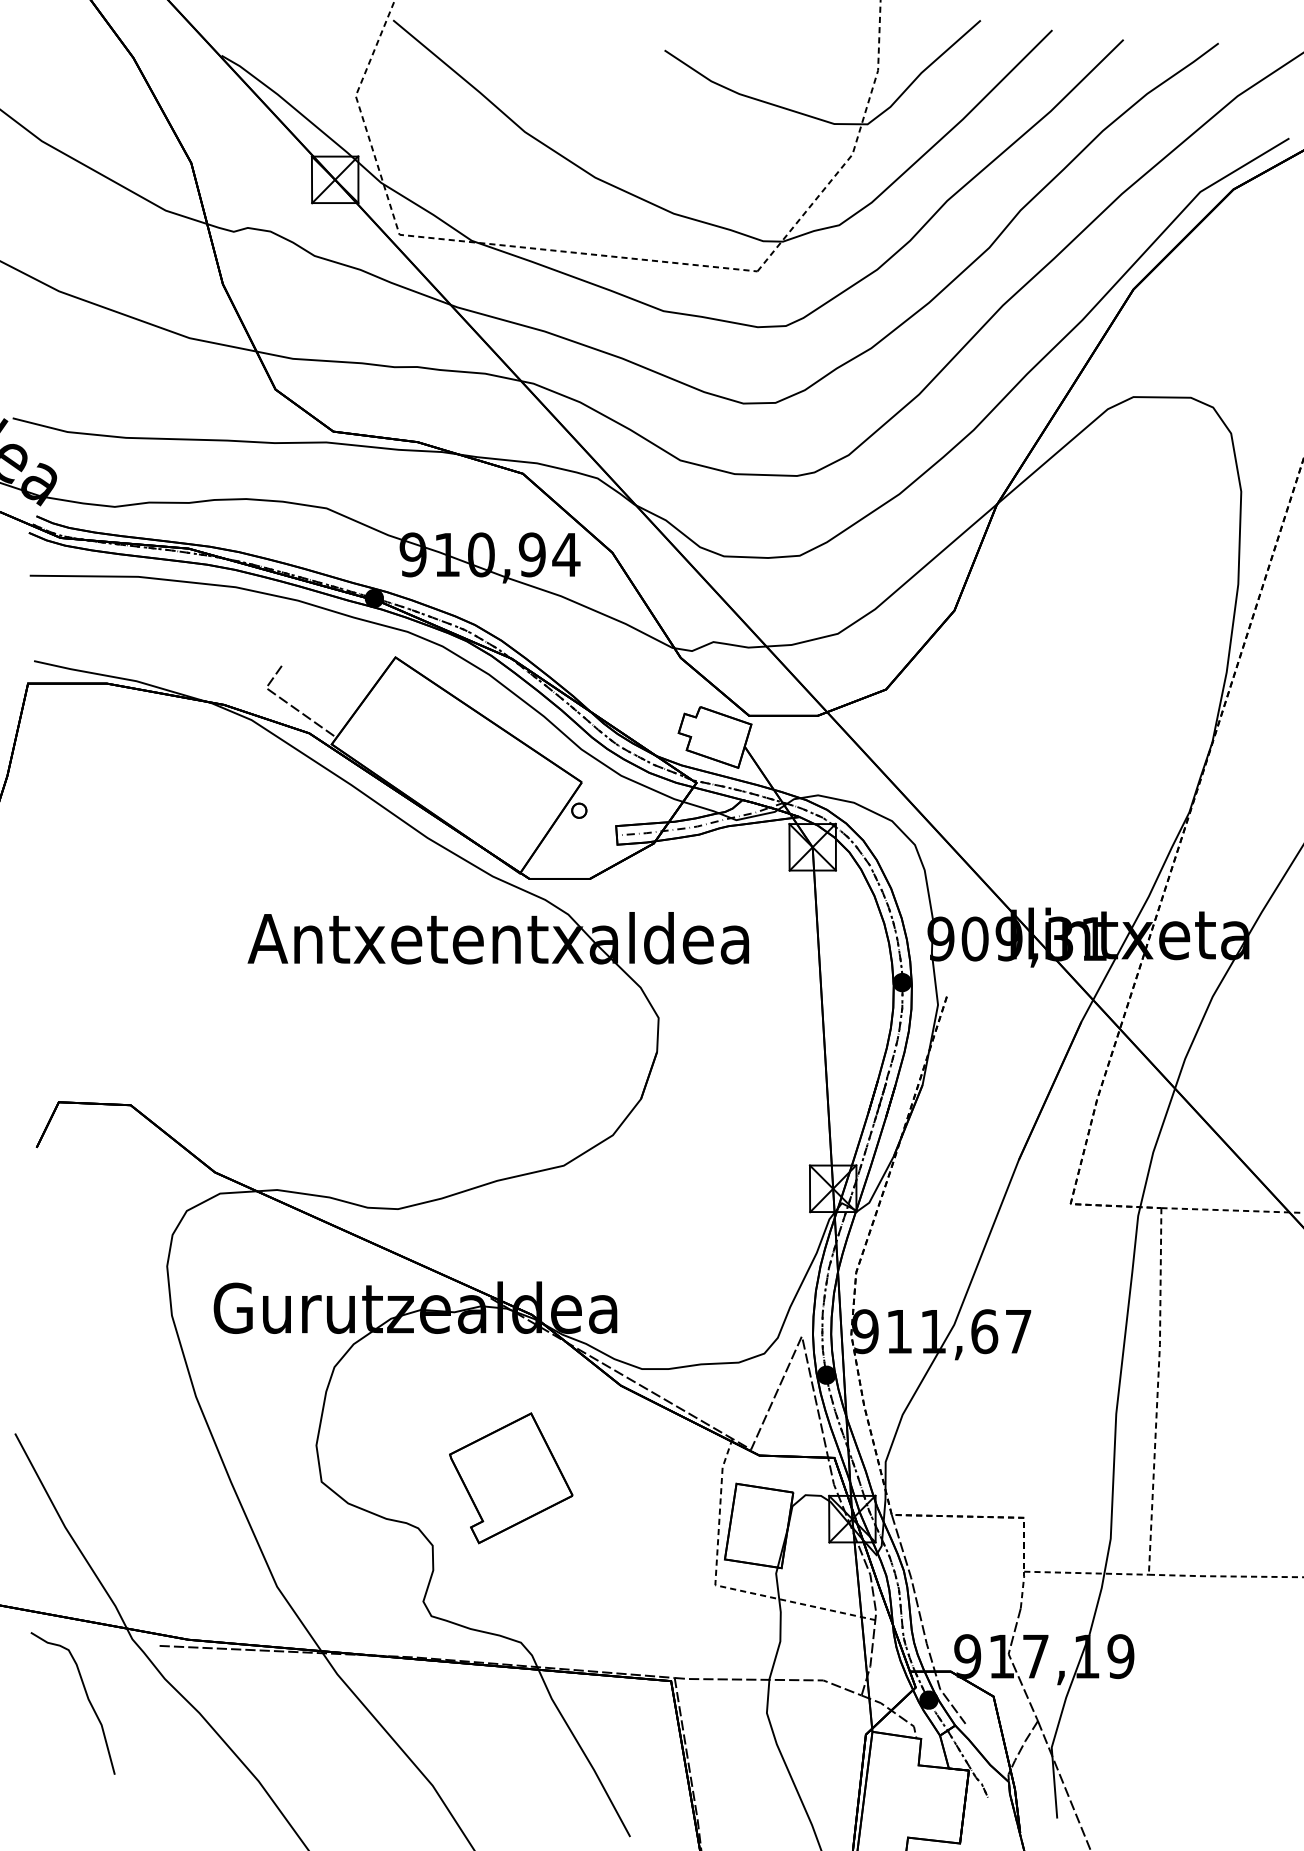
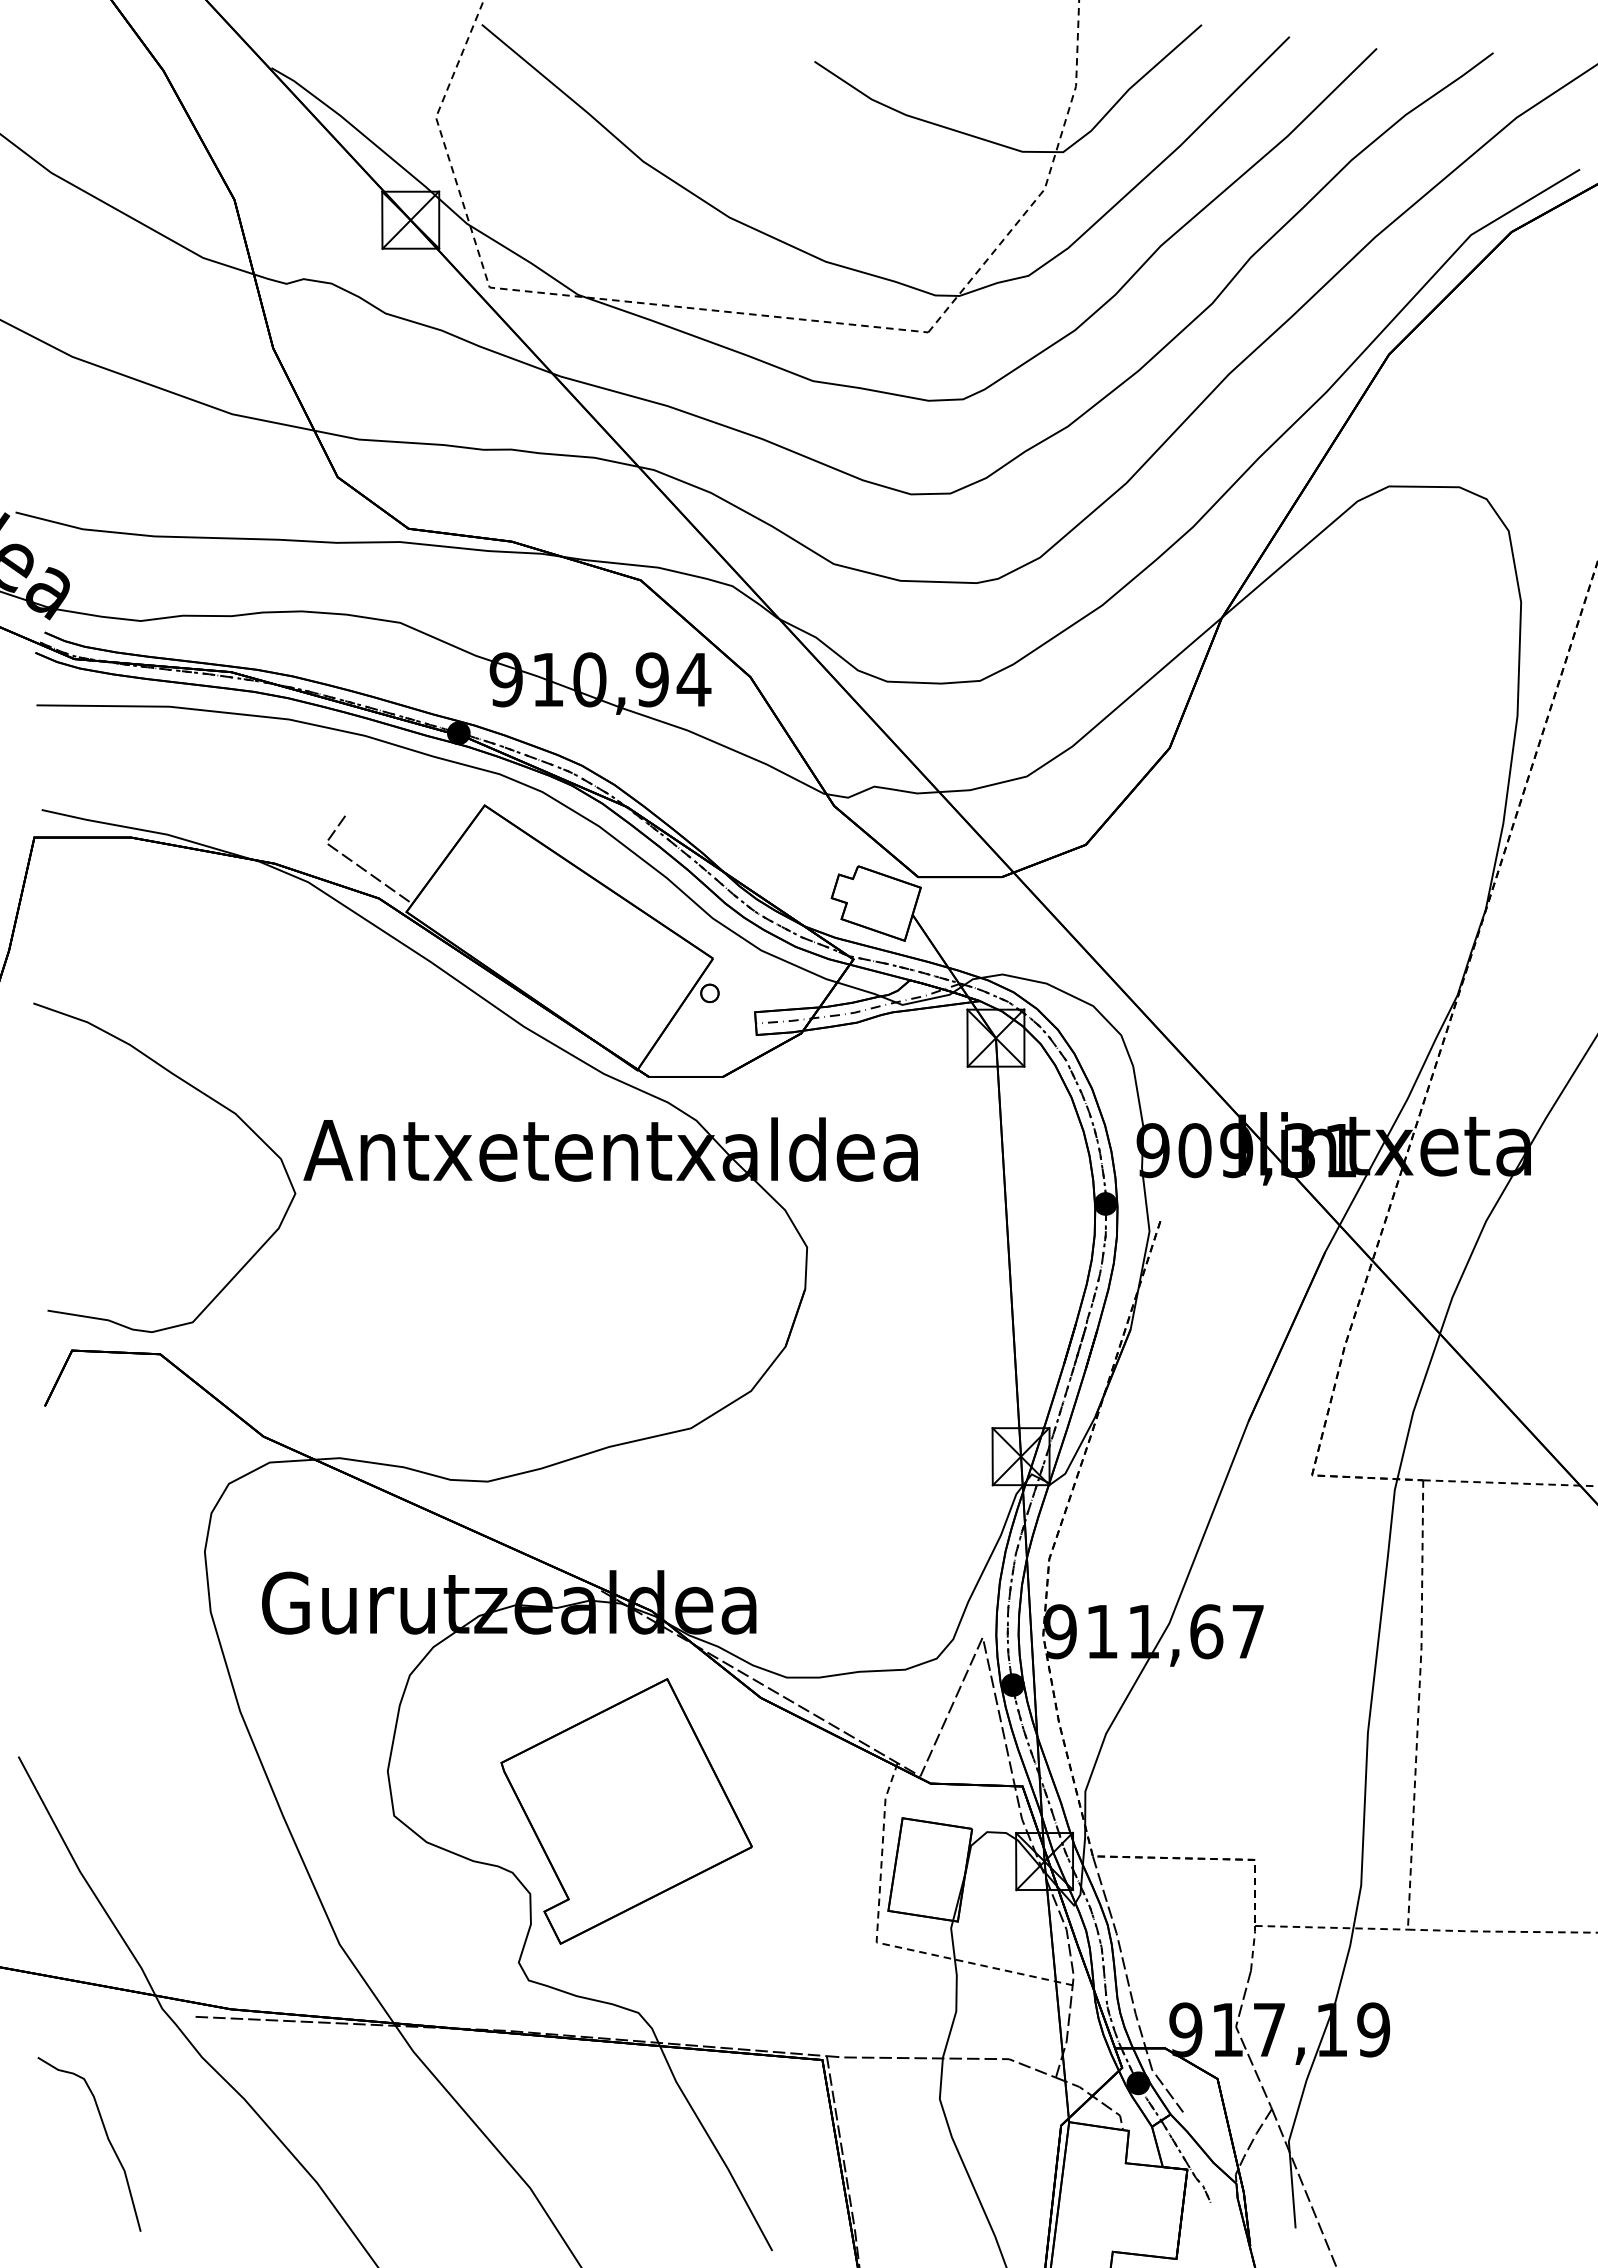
curve: (166, 894) -> (204, 1095), added
part: (511, 1478) -> (626, 1811), size x1.67
curve: (86, 1697) -> (106, 2137), moved

